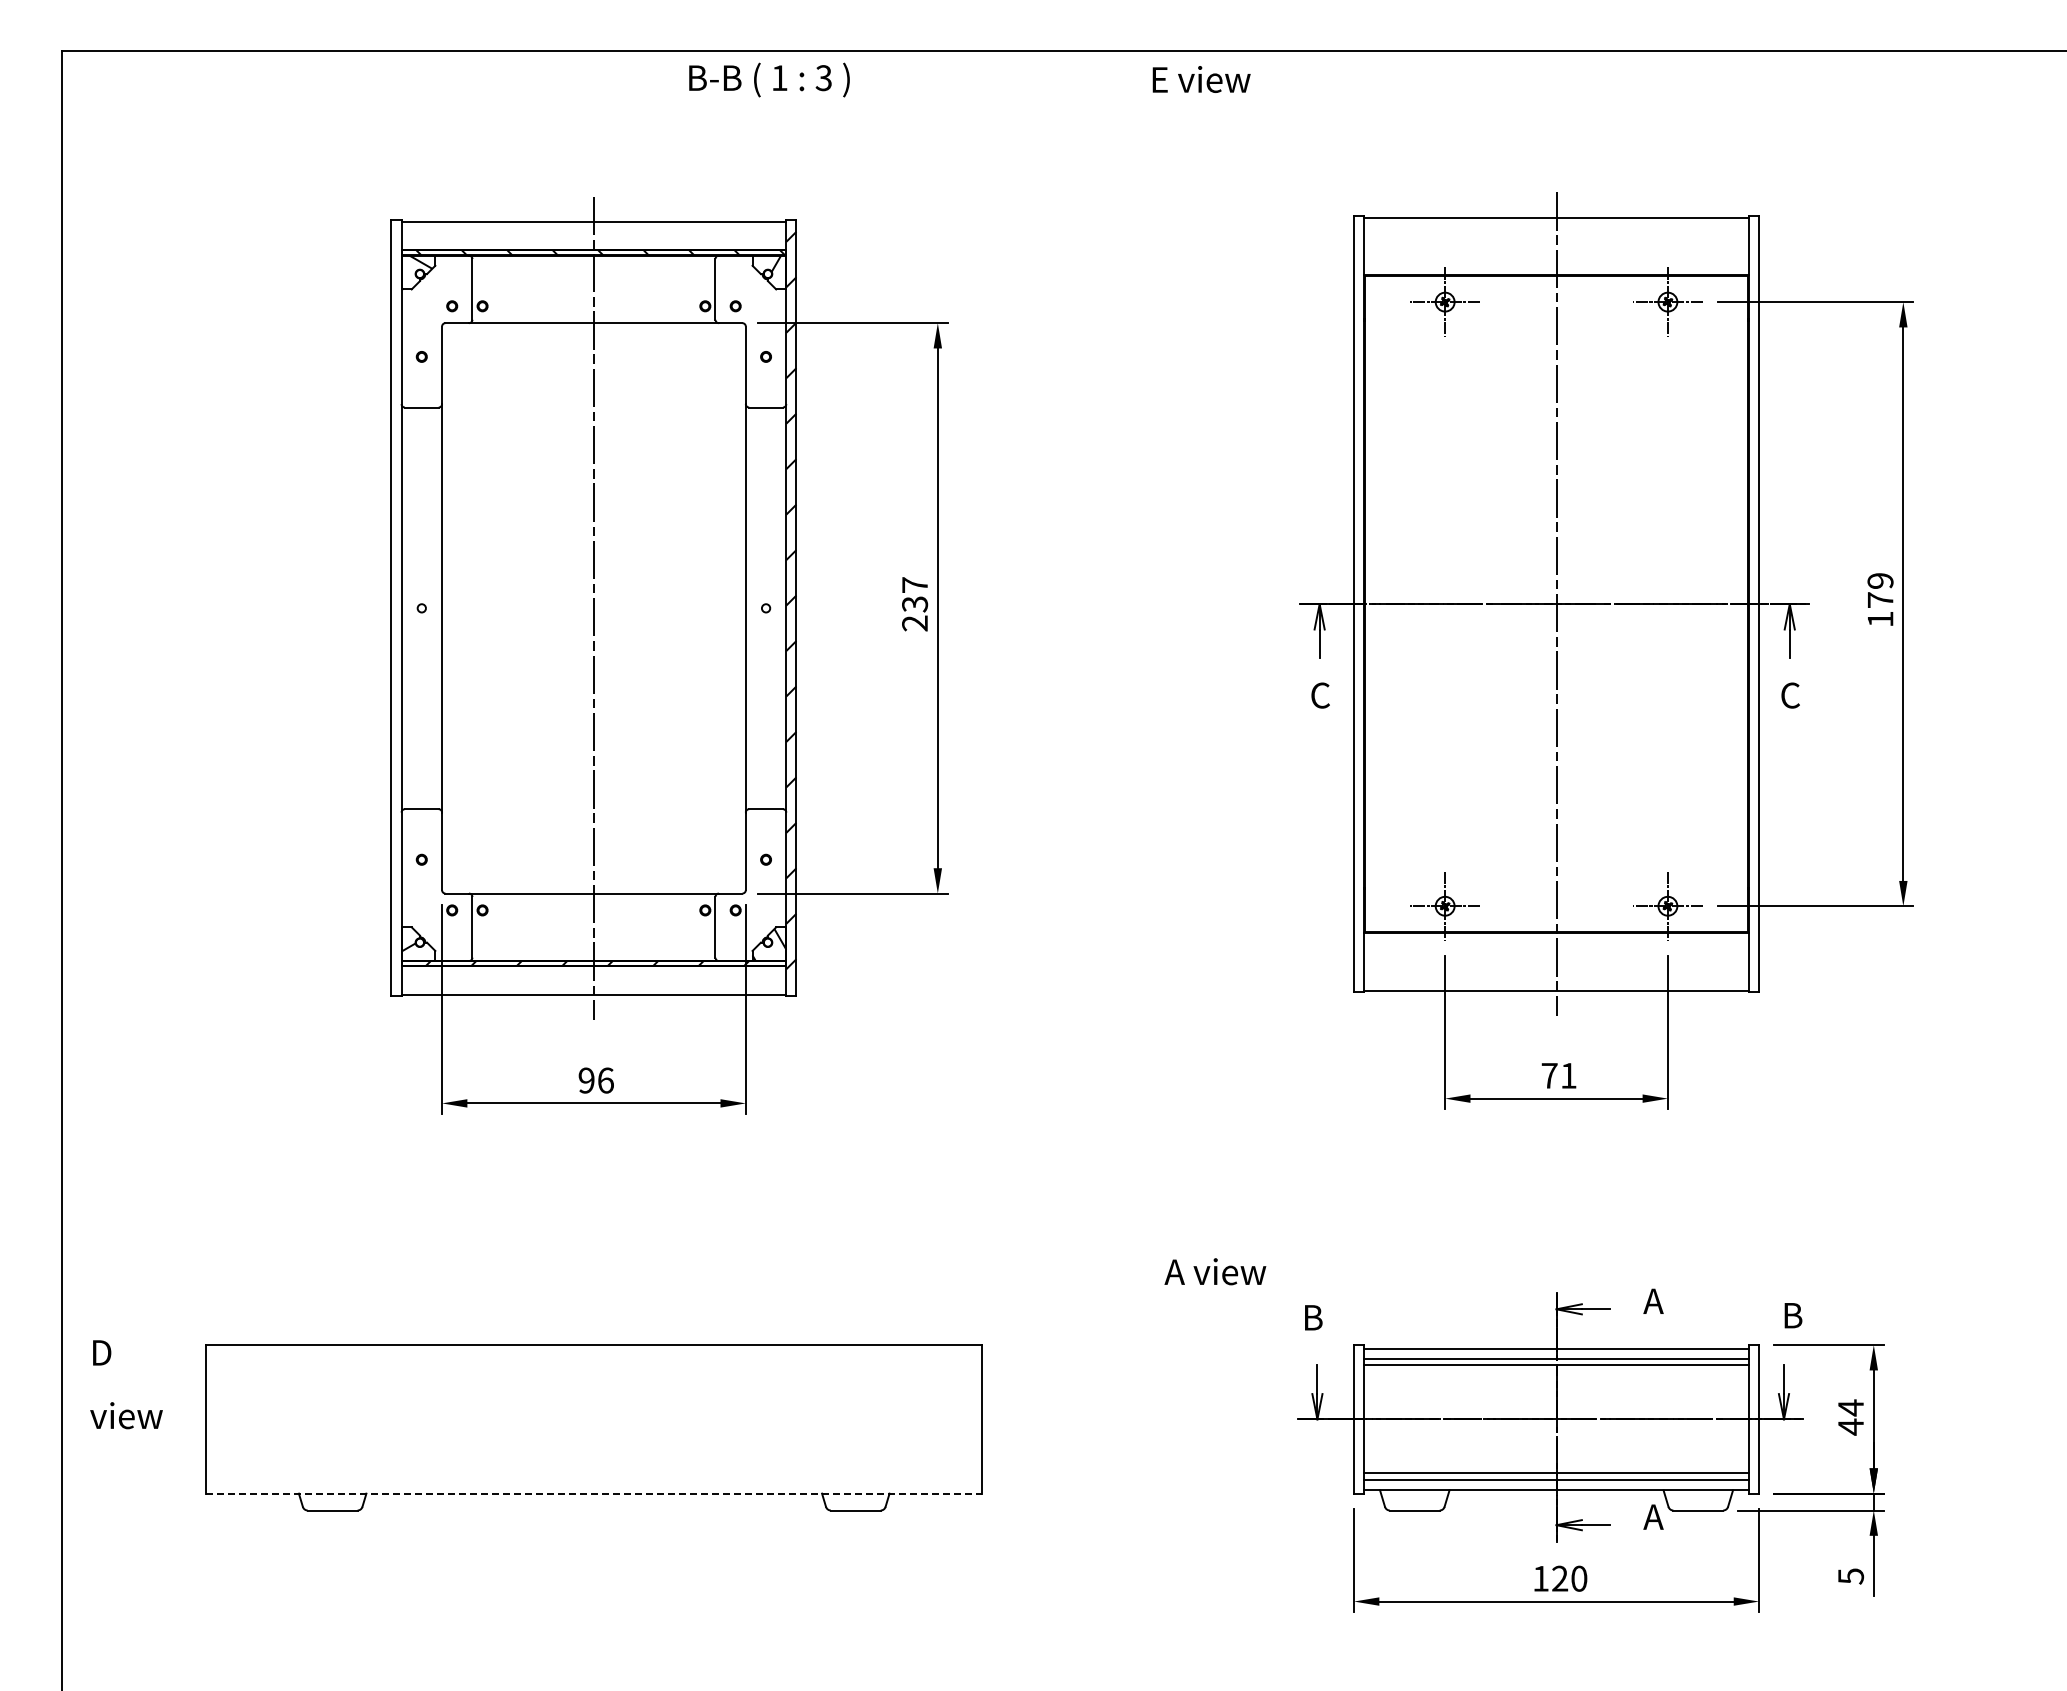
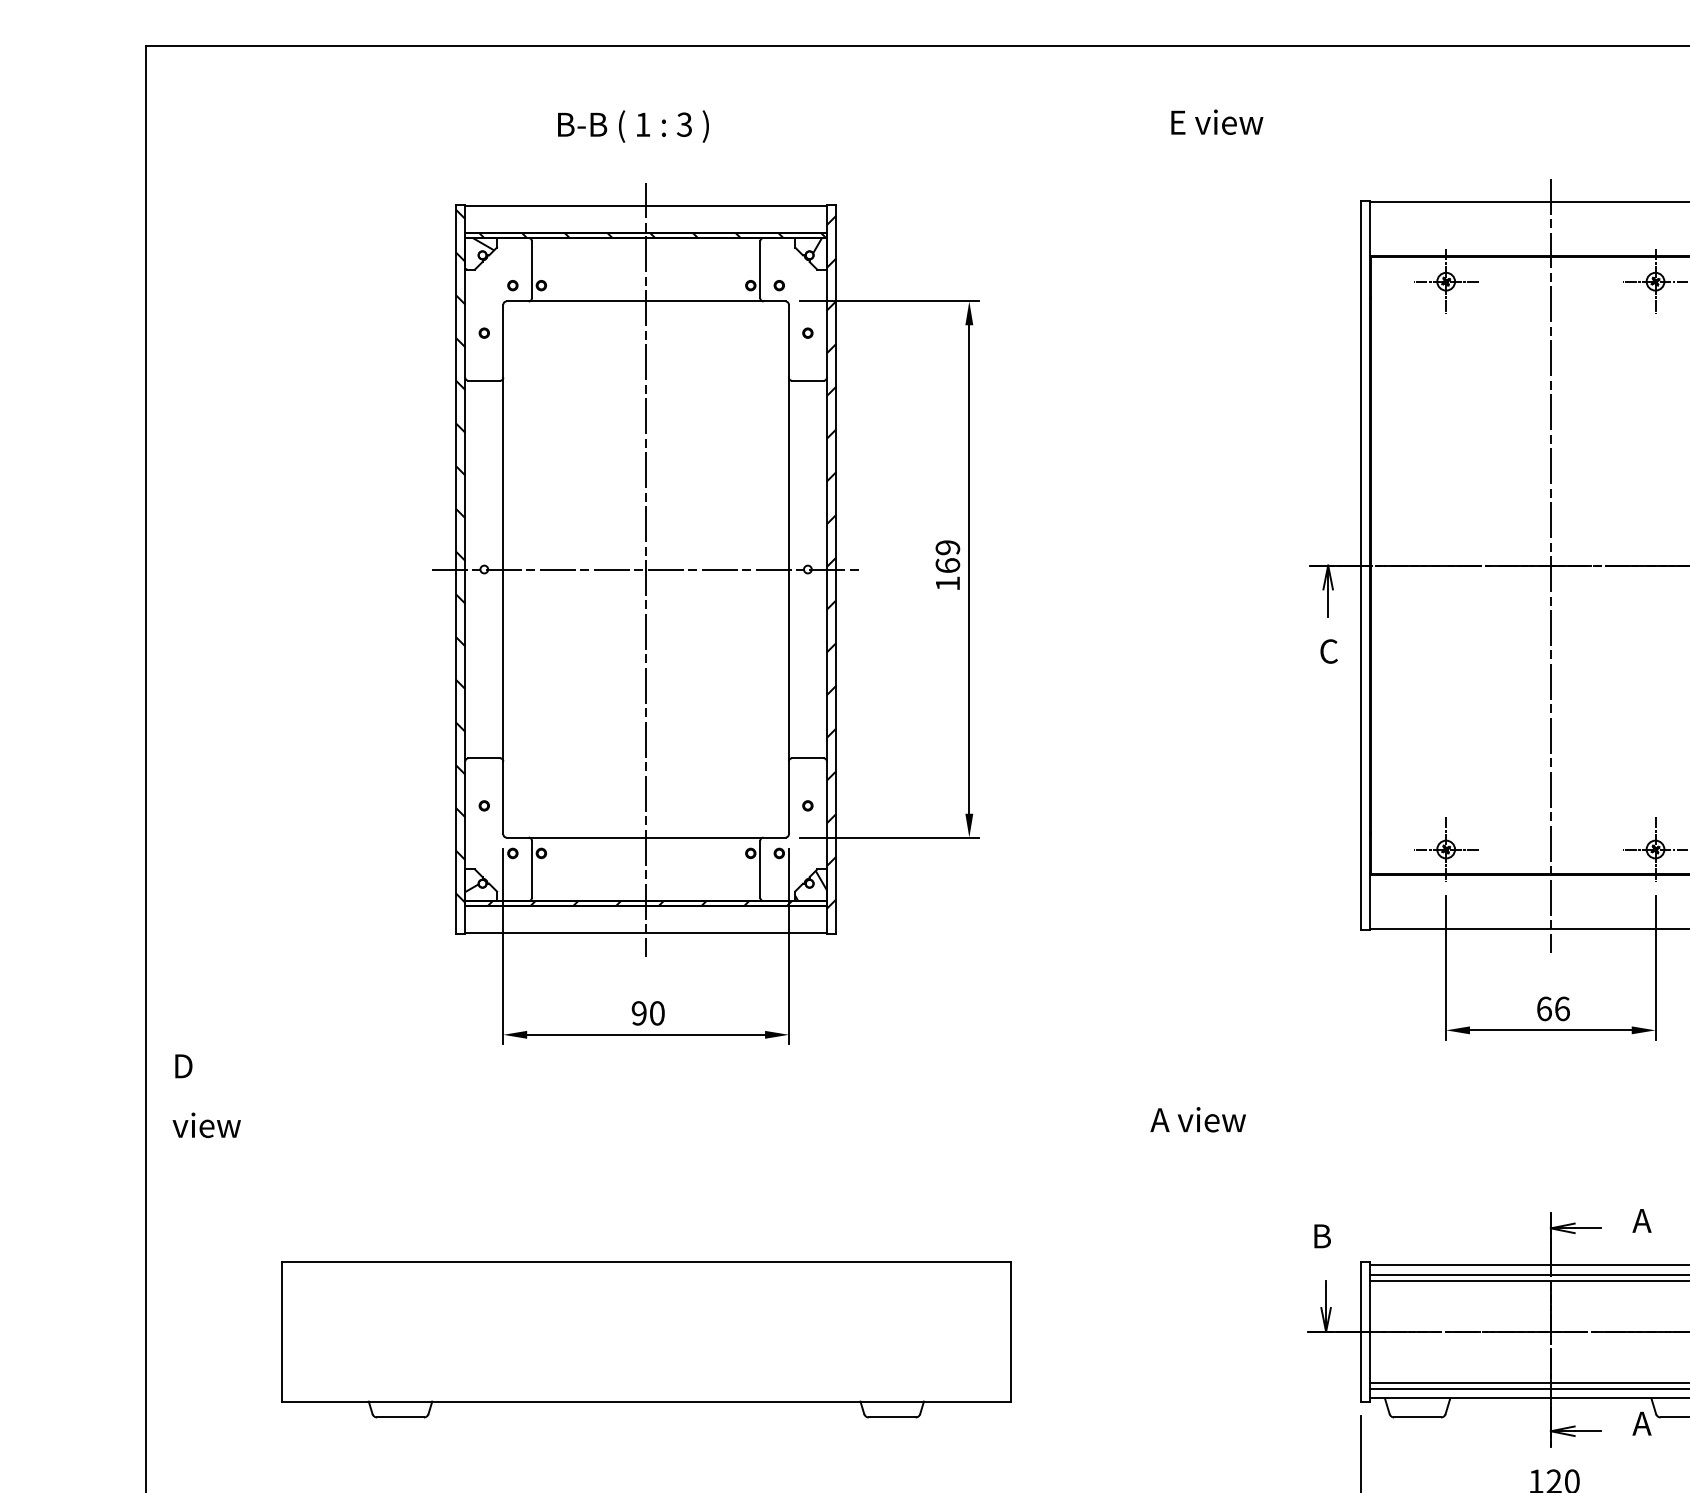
text: (769, 79) -> (633, 126), moved
text: (1201, 79) -> (1217, 122), moved
hatch: (396, 593) -> (460, 555), added
text: (915, 604) -> (948, 565), 237 -> 169
line: (593, 608) -> (645, 569), added
text: (1558, 1075) -> (1552, 1008), 71 -> 66
text: (605, 1080) -> (656, 1013), 96 -> 90
text: (1215, 1271) -> (1198, 1119), moved
text: (126, 1384) -> (206, 1096), moved
line: (594, 1493) -> (646, 1401), dashed -> solid

